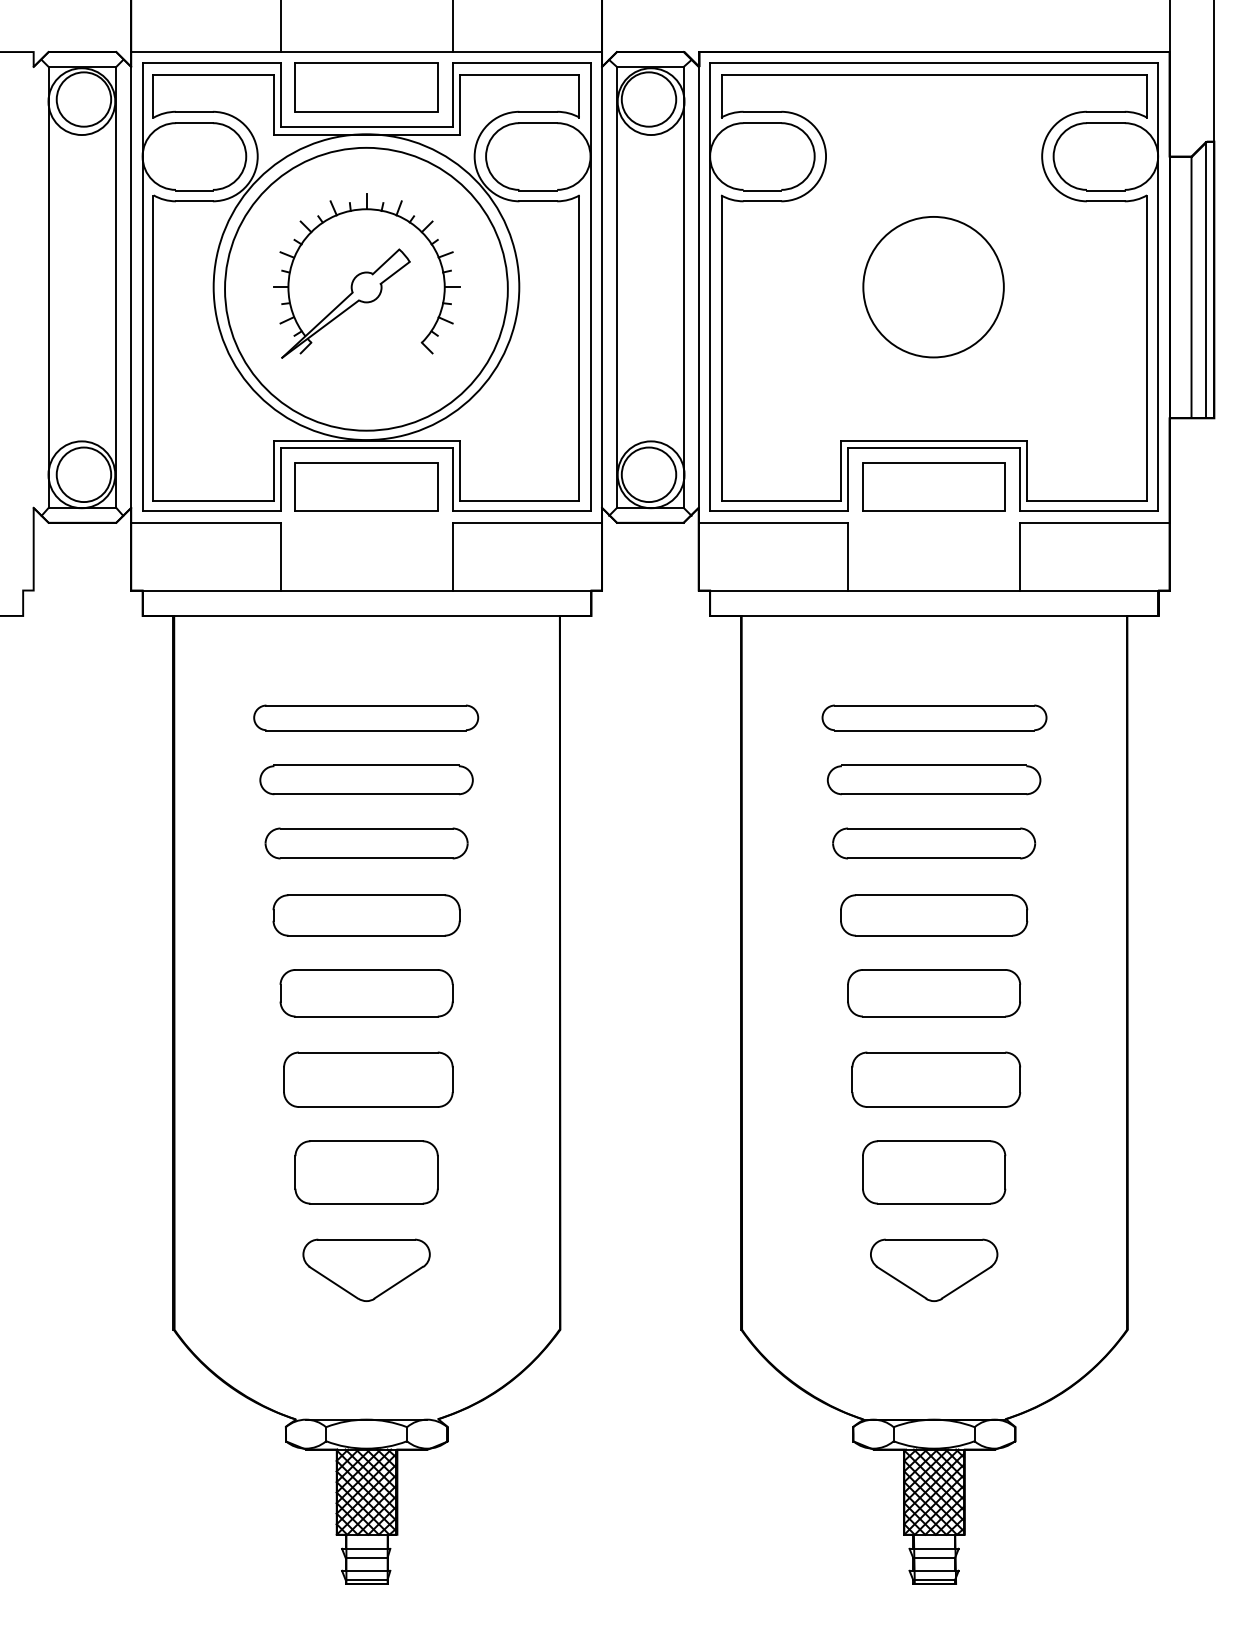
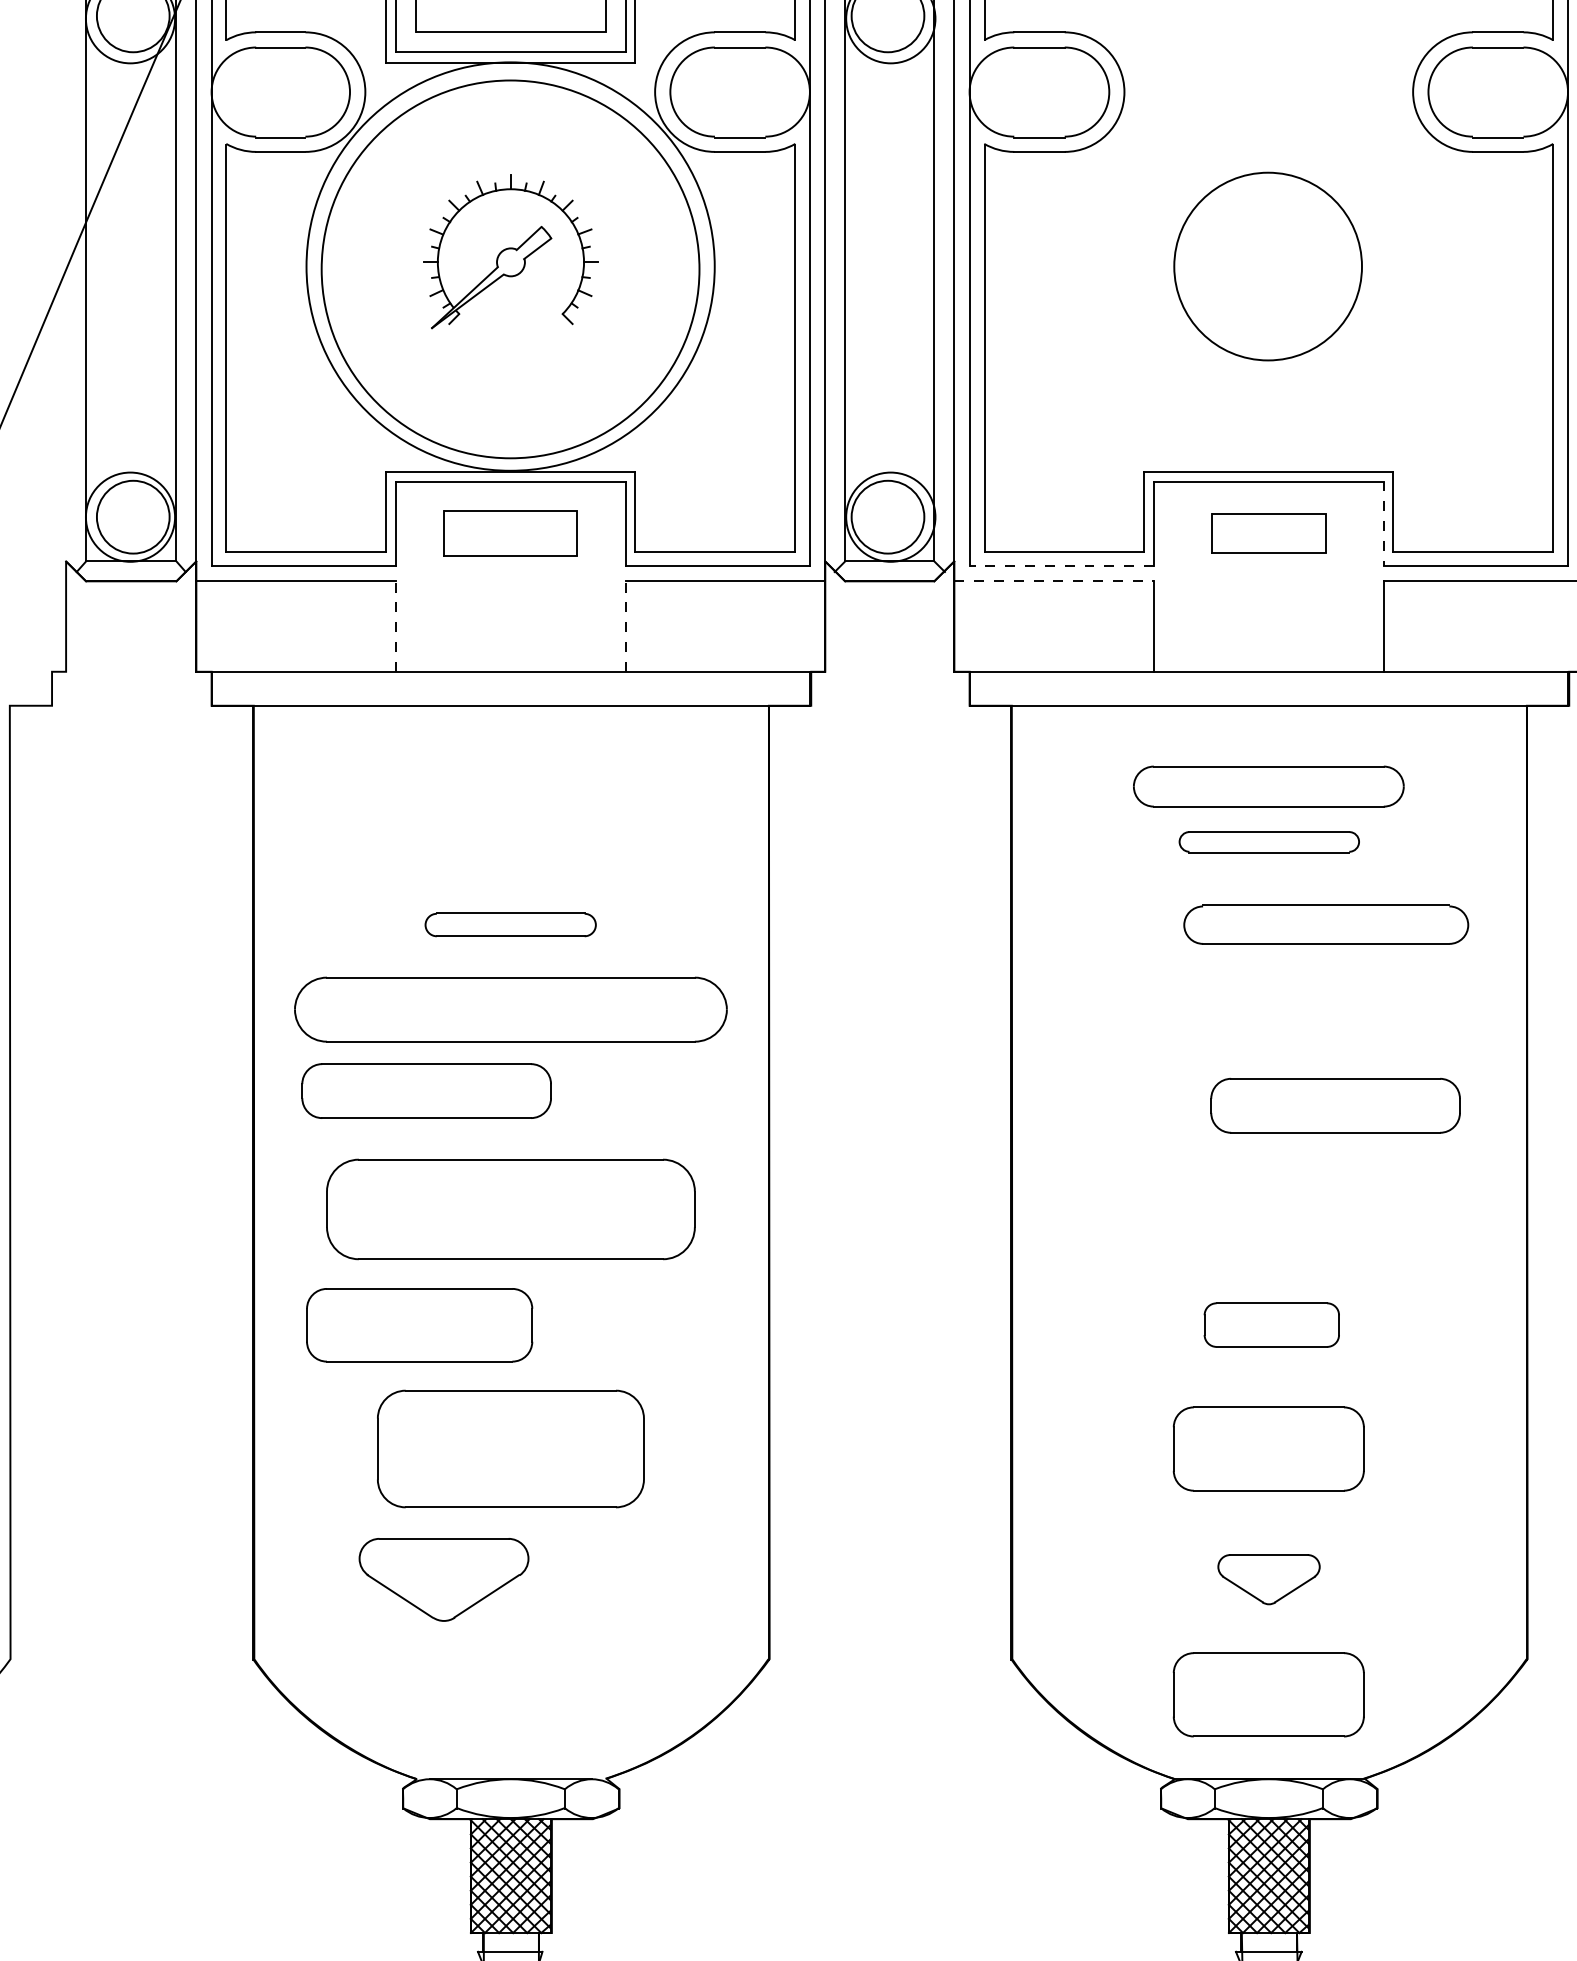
part: (366, 275) -> (510, 250), size x0.7
line: (1020, 479) -> (1384, 523), solid -> dashed
part: (366, 486) -> (510, 532), size x0.7
part: (933, 486) -> (1267, 532), size x0.6
line: (779, 511) -> (1062, 566), solid -> dashed
line: (773, 522) -> (1054, 580), solid -> dashed
line: (280, 556) -> (395, 626), solid -> dashed
line: (452, 556) -> (625, 626), solid -> dashed
part: (366, 717) -> (510, 841), removed
part: (934, 717) -> (1269, 841), size x0.6
part: (366, 779) -> (510, 924), size x0.6
part: (933, 779) -> (1325, 924), moved
part: (366, 843) -> (510, 1009), size x1.6
part: (934, 843) -> (1269, 786), moved
part: (366, 915) -> (426, 1091), moved
part: (934, 915) -> (1336, 1105), moved
part: (366, 993) -> (510, 1210), size x1.6
part: (934, 993) -> (1269, 1210), removed
part: (368, 1079) -> (419, 1324), moved
part: (936, 1079) -> (1271, 1324), size x0.6
part: (366, 1172) -> (510, 1449), size x1.4
part: (366, 1269) -> (443, 1578), moved
part: (934, 1269) -> (1269, 1578), size x0.6
part: (934, 1356) -> (1269, 1694), added

